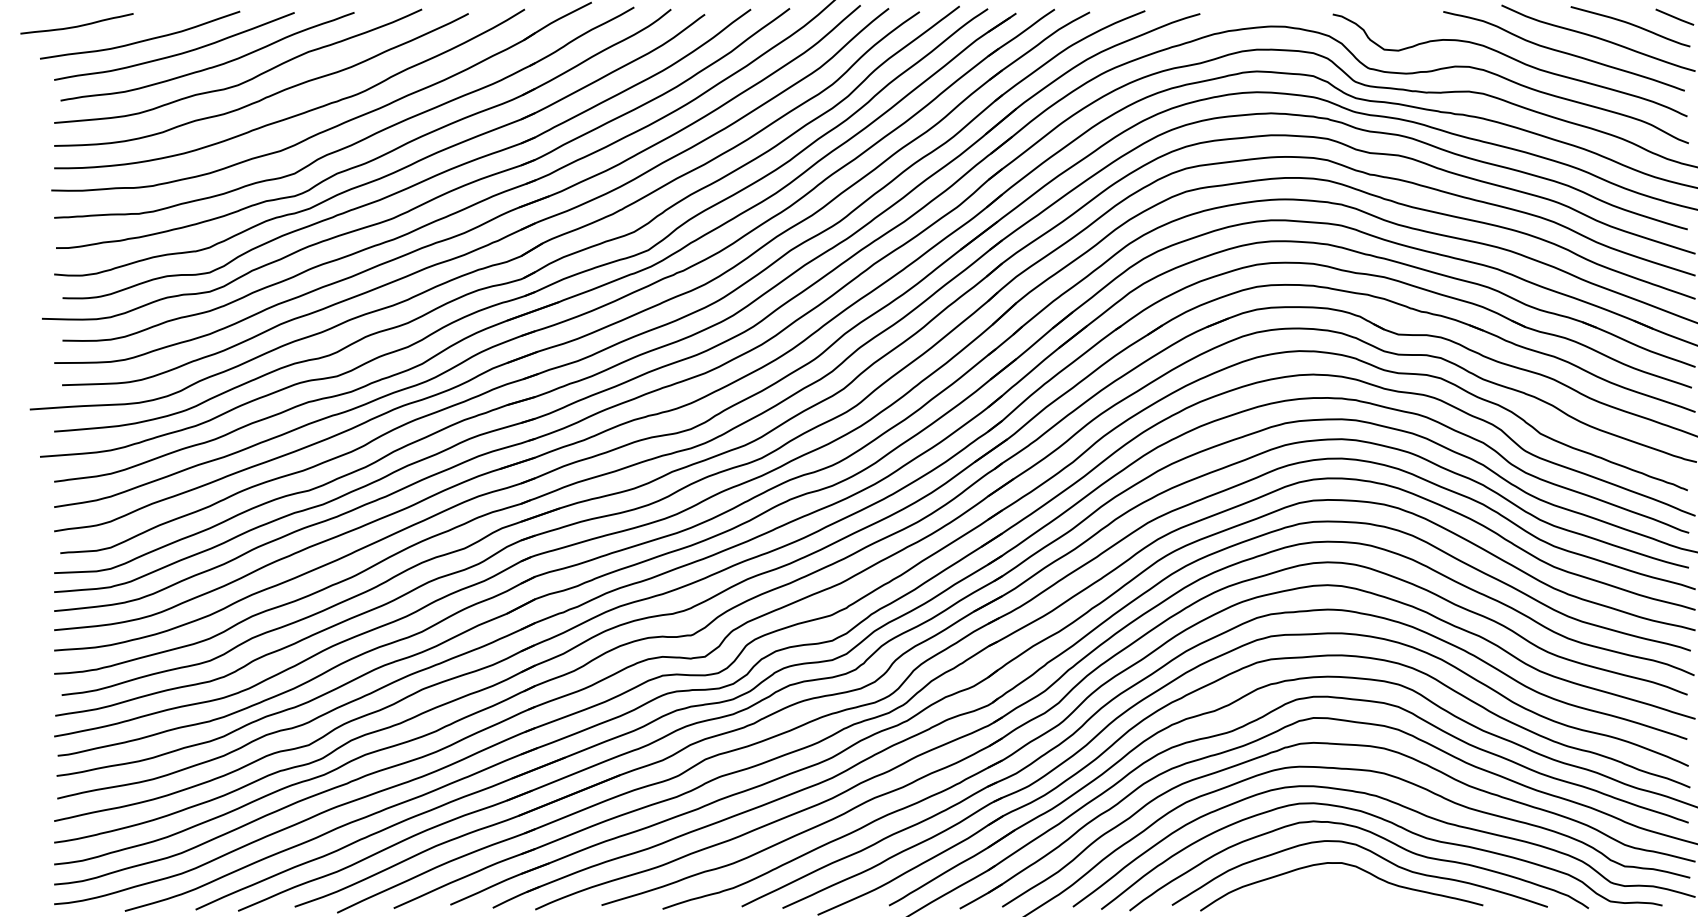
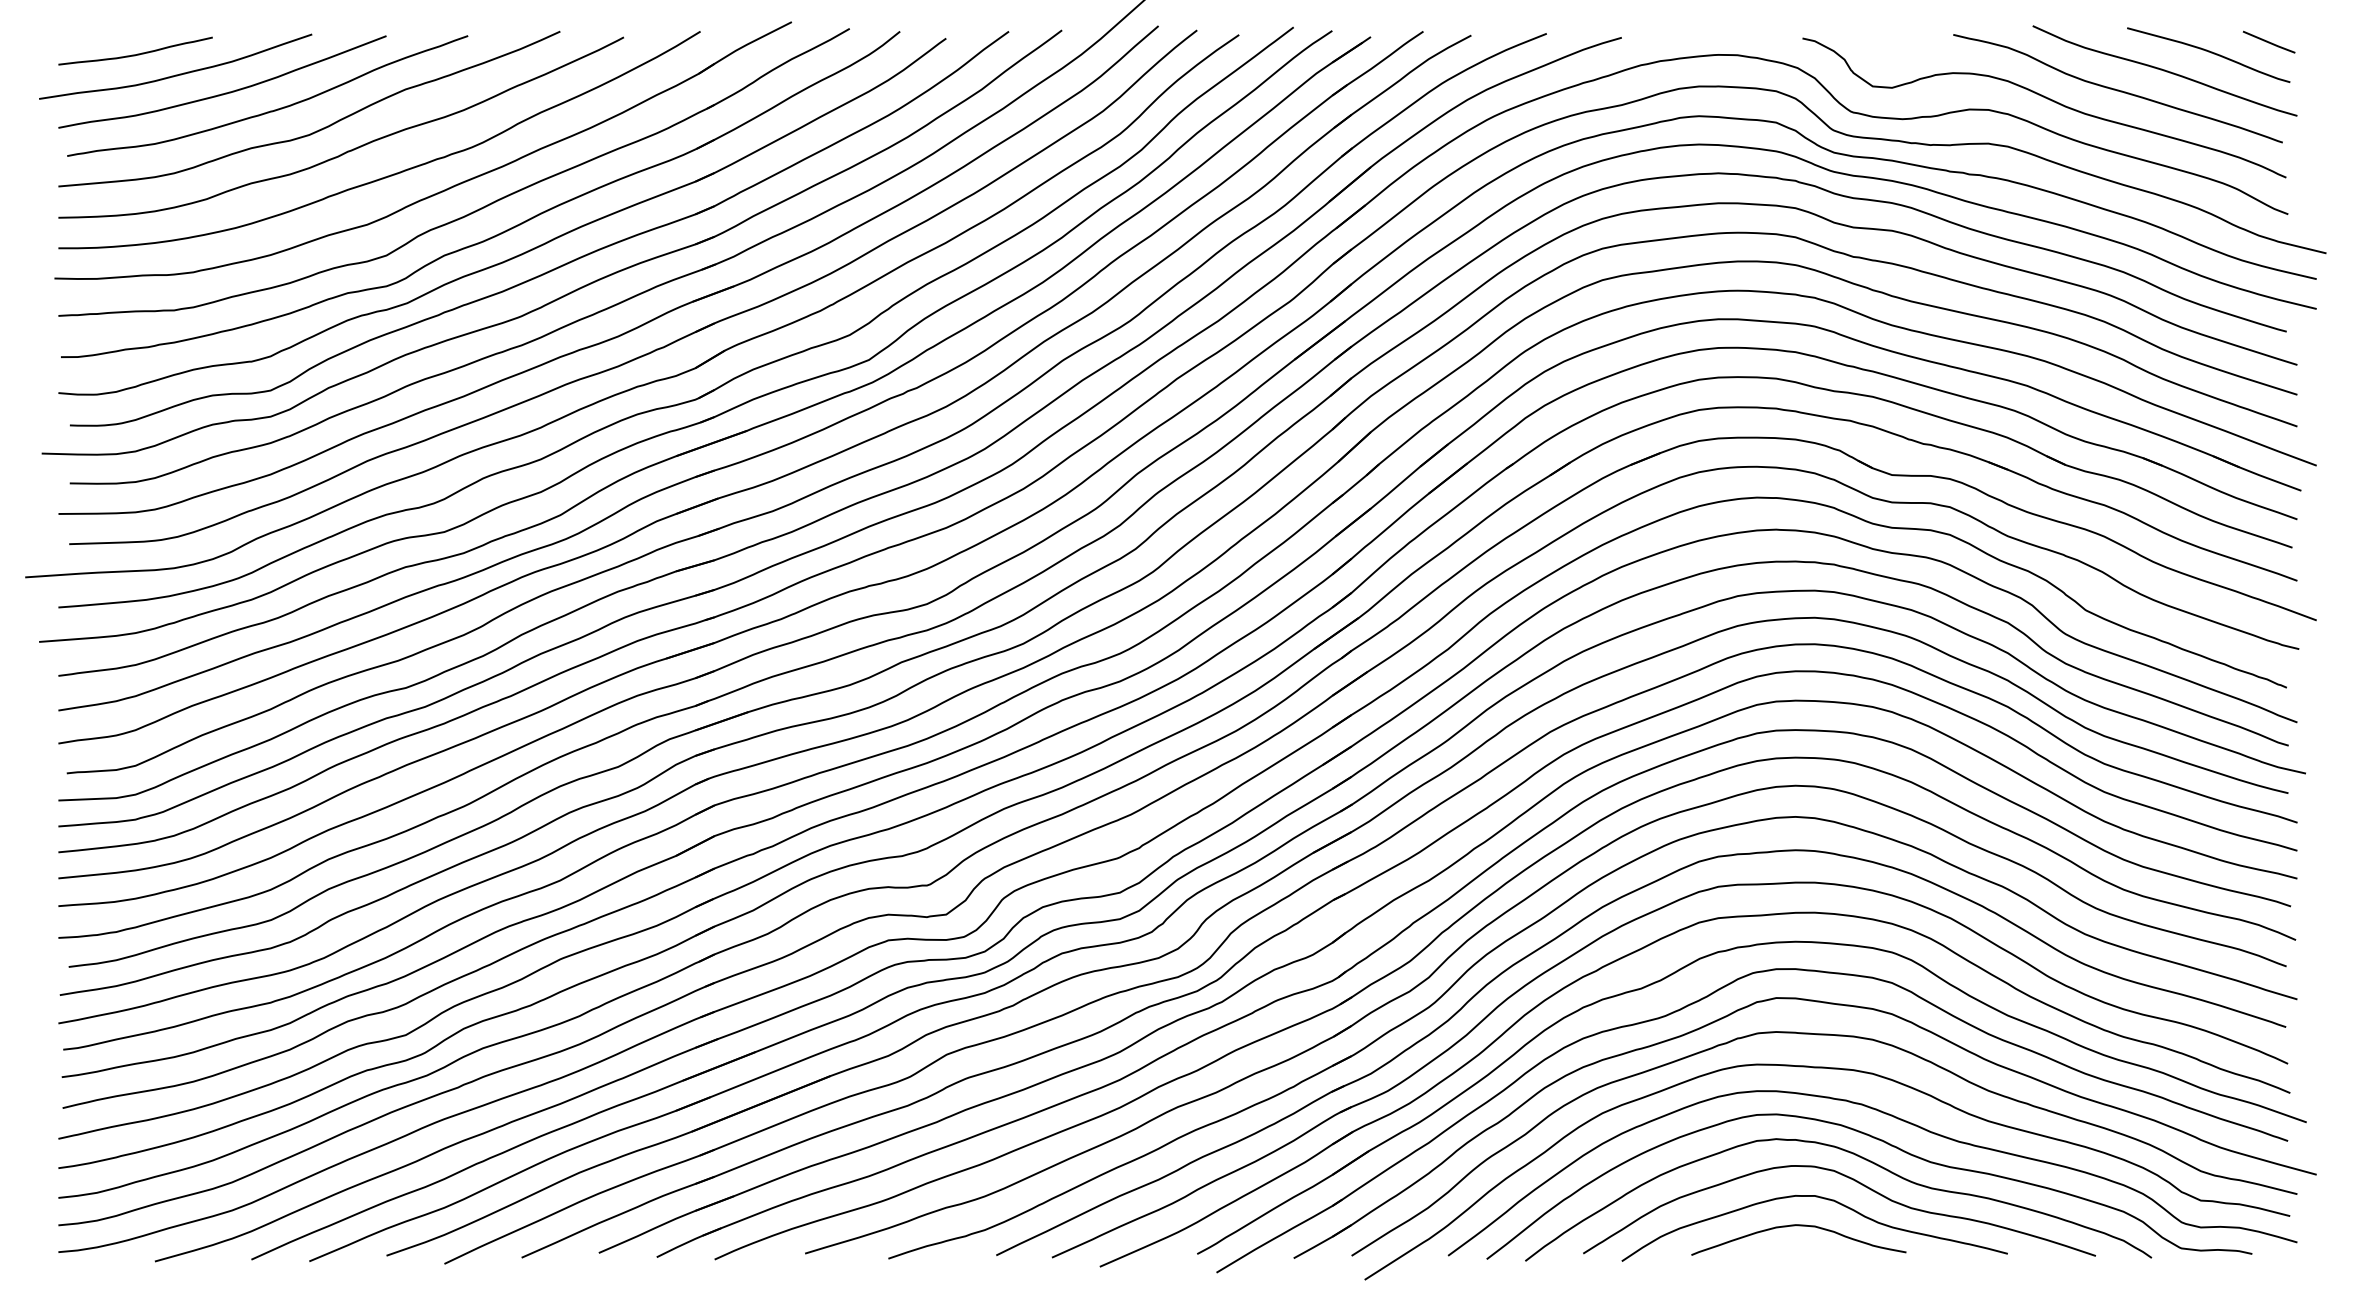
curve: (78, 25) -> (137, 53), moved
curve: (1329, 885) -> (1798, 1226), added

